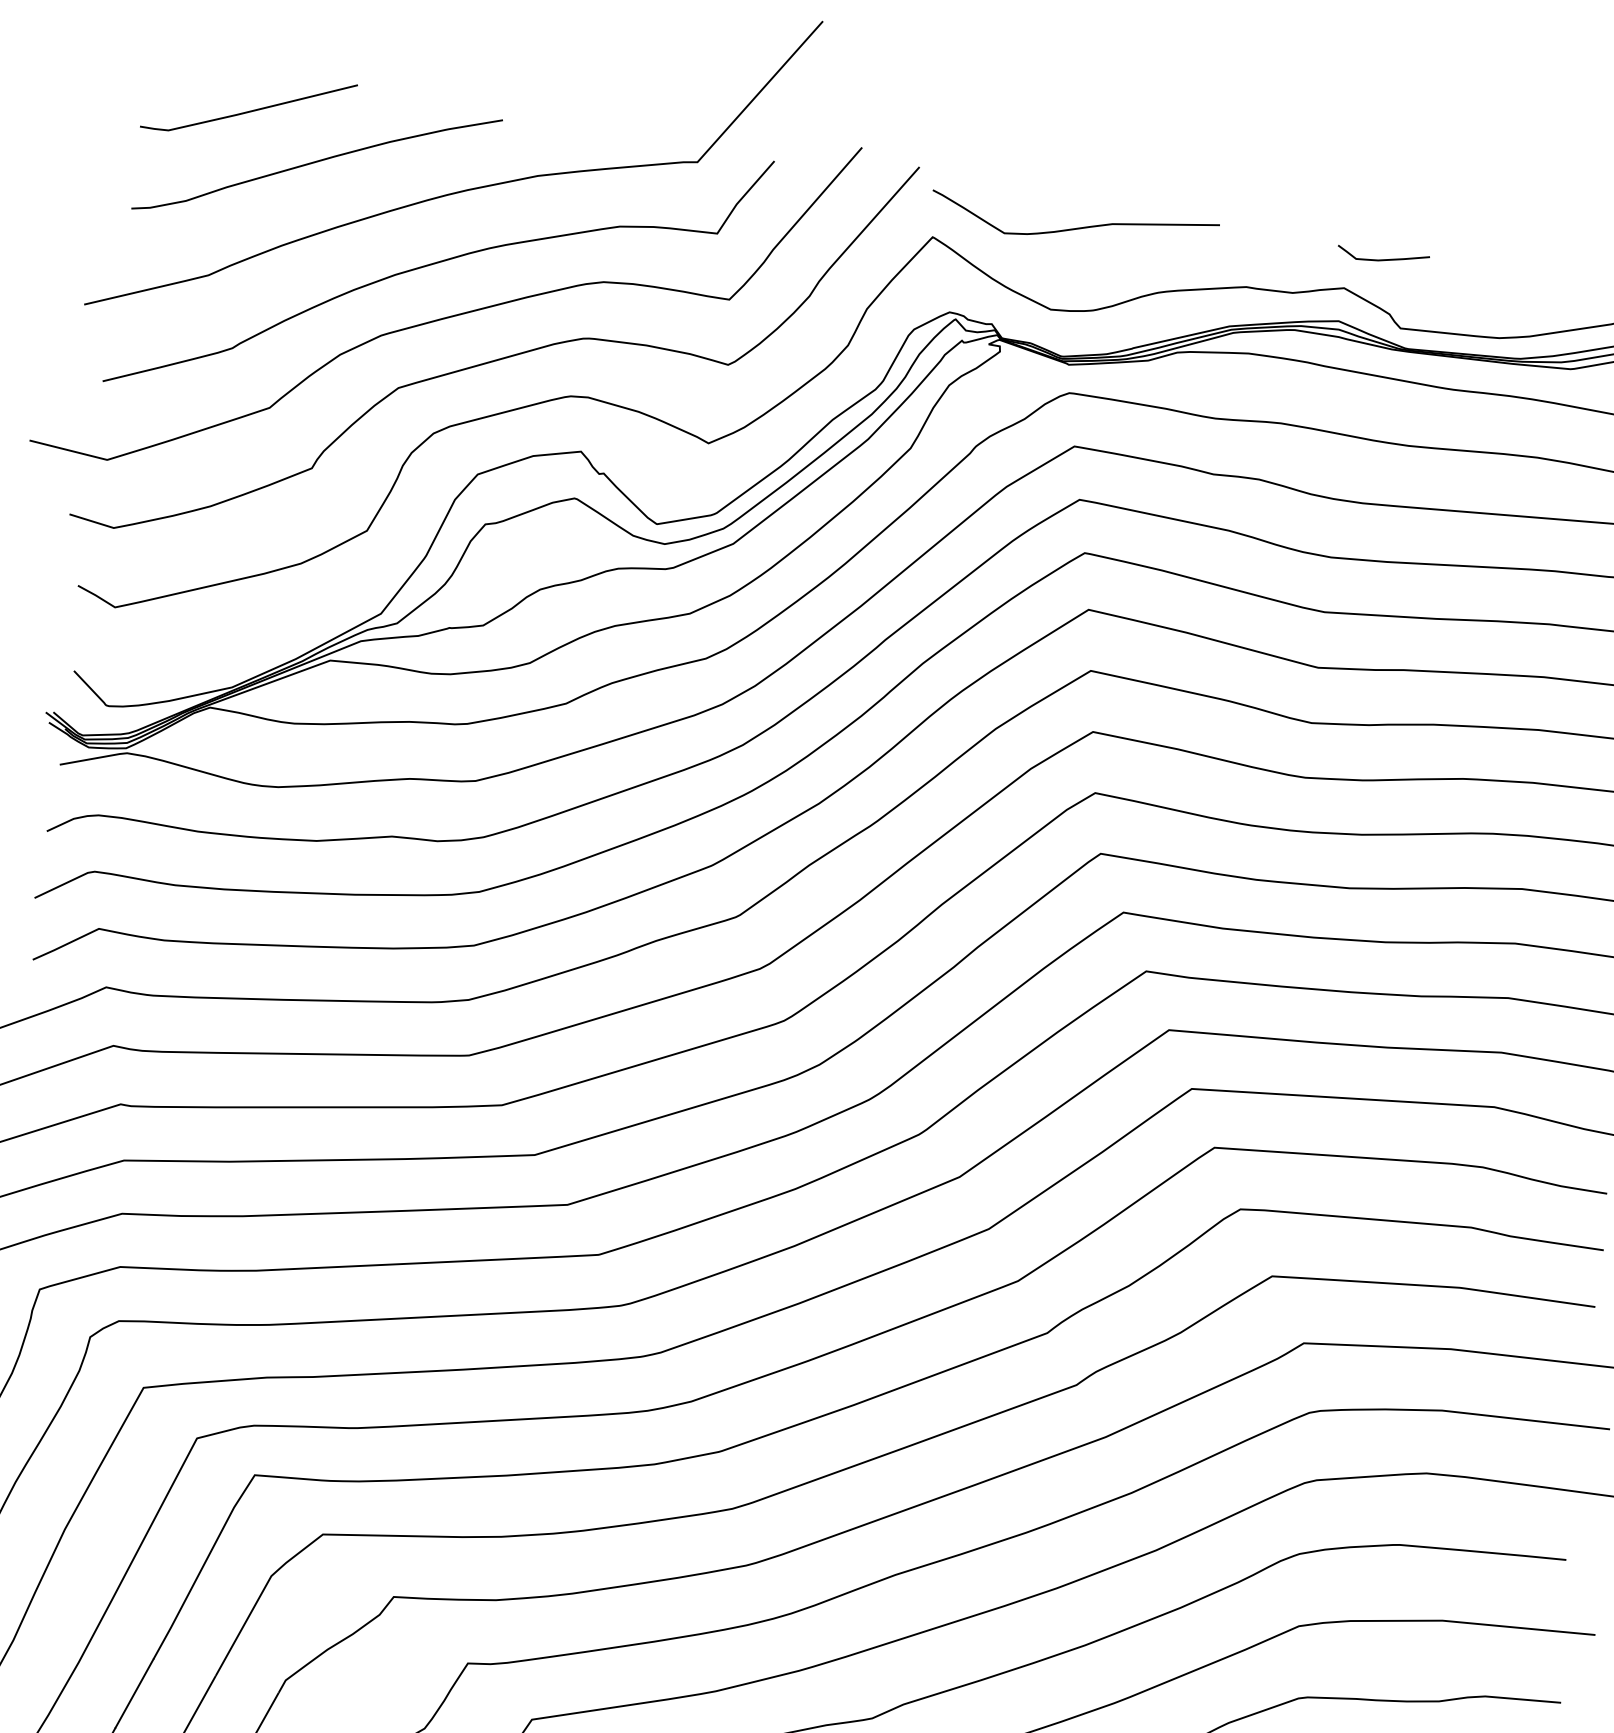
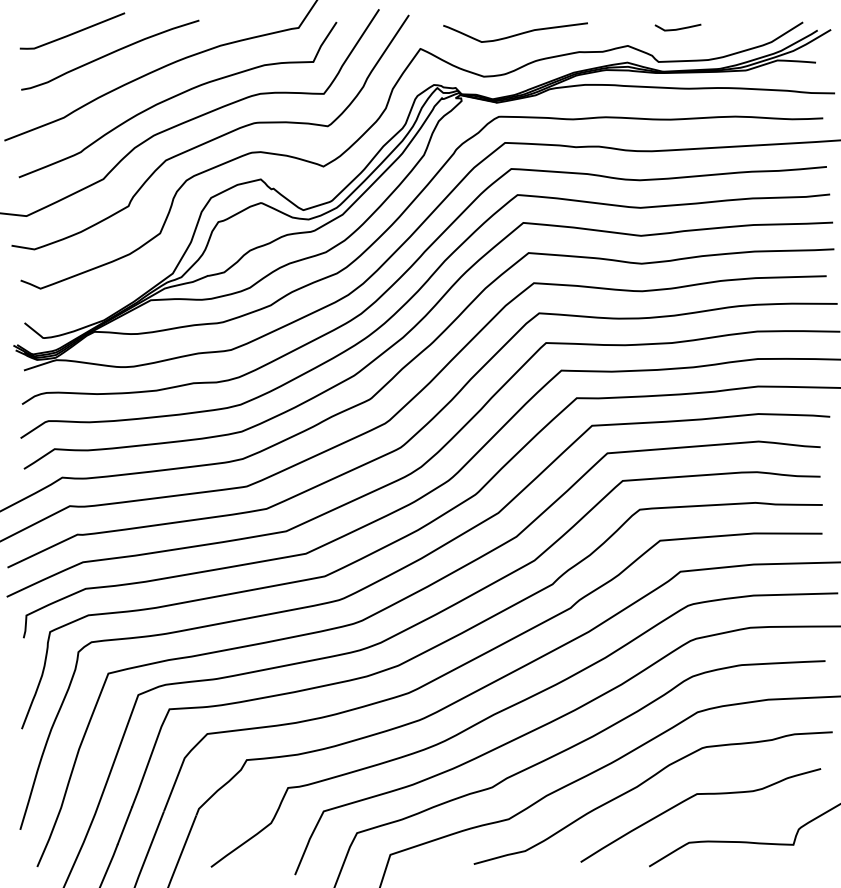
curve: (1073, 227) -> (515, 34), moved
curve: (1381, 258) -> (677, 28), moved

